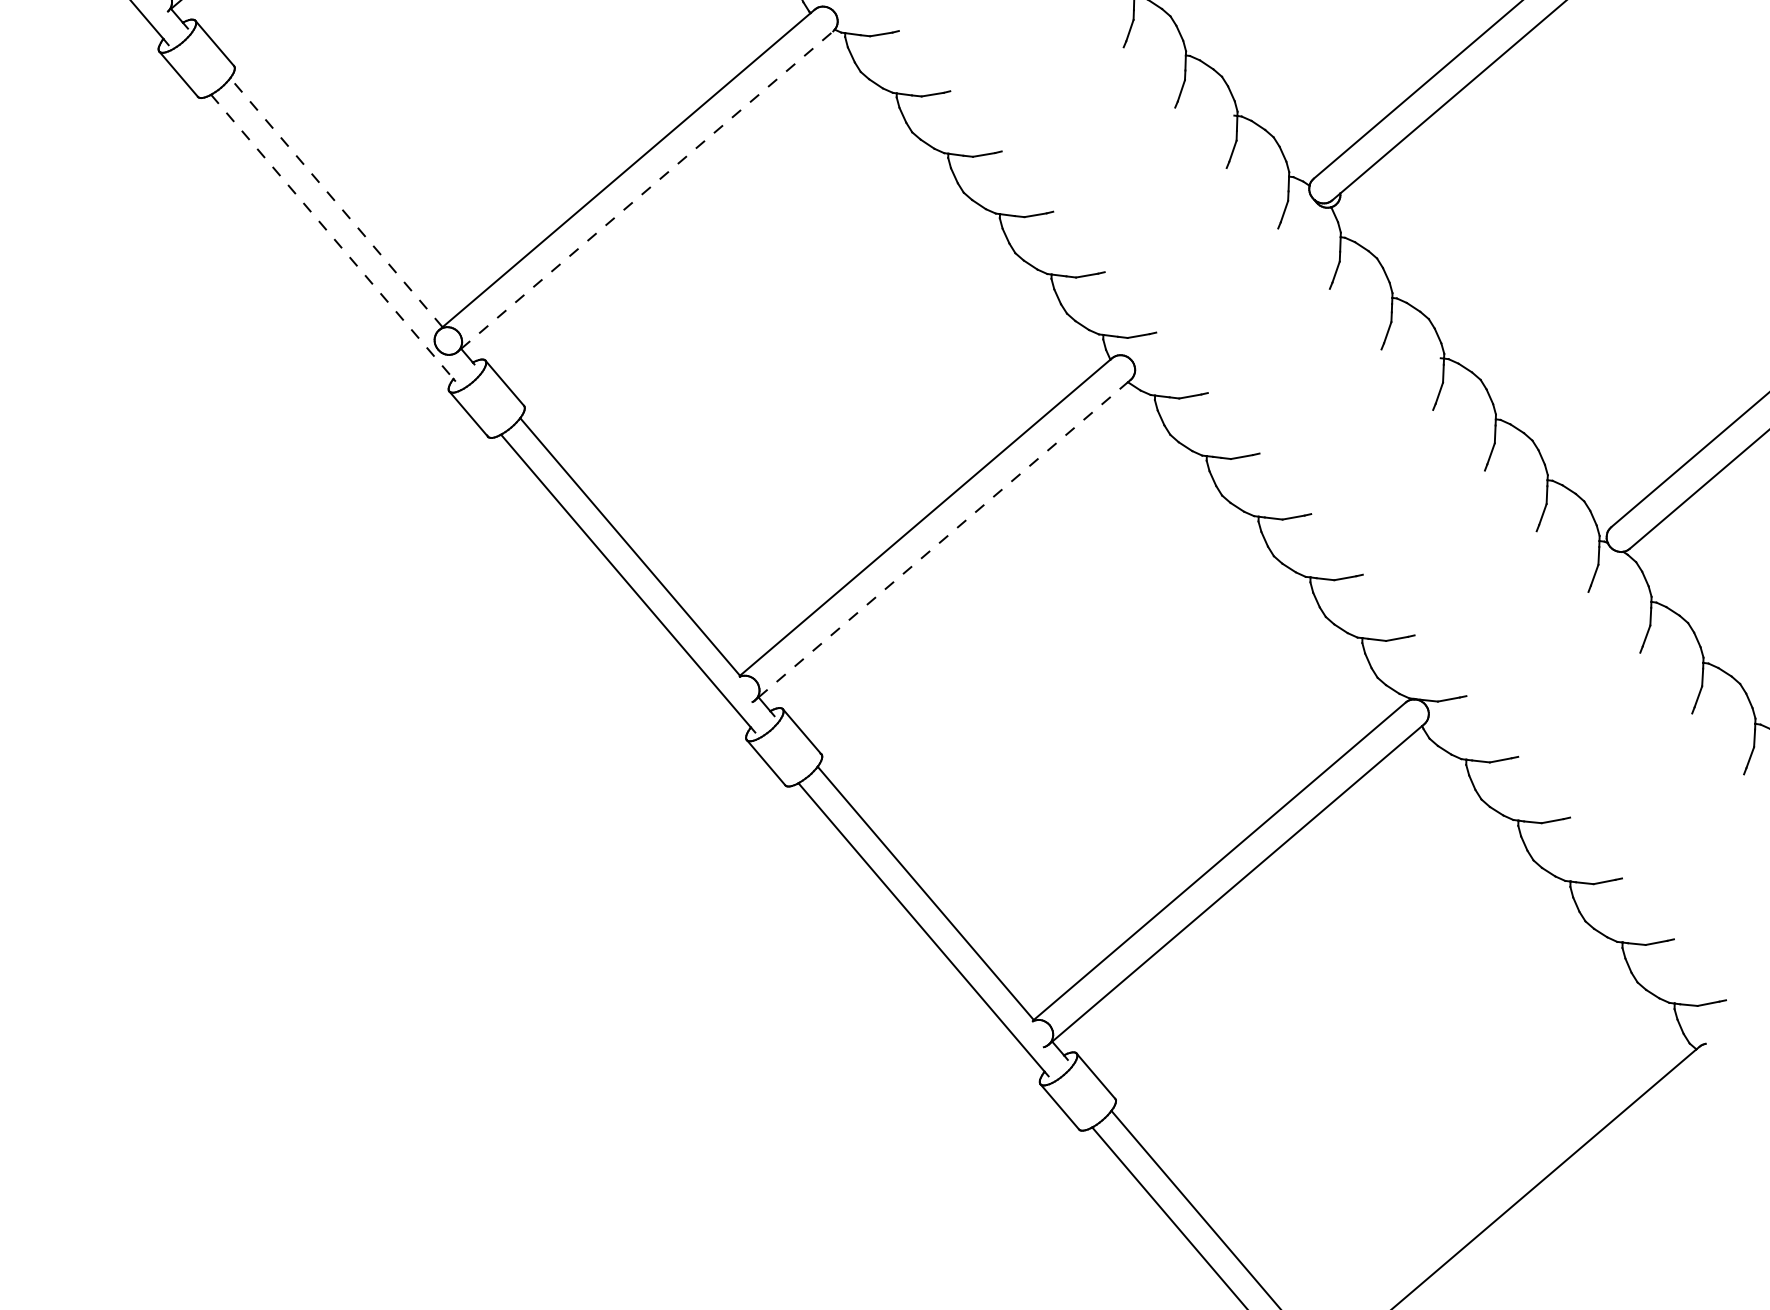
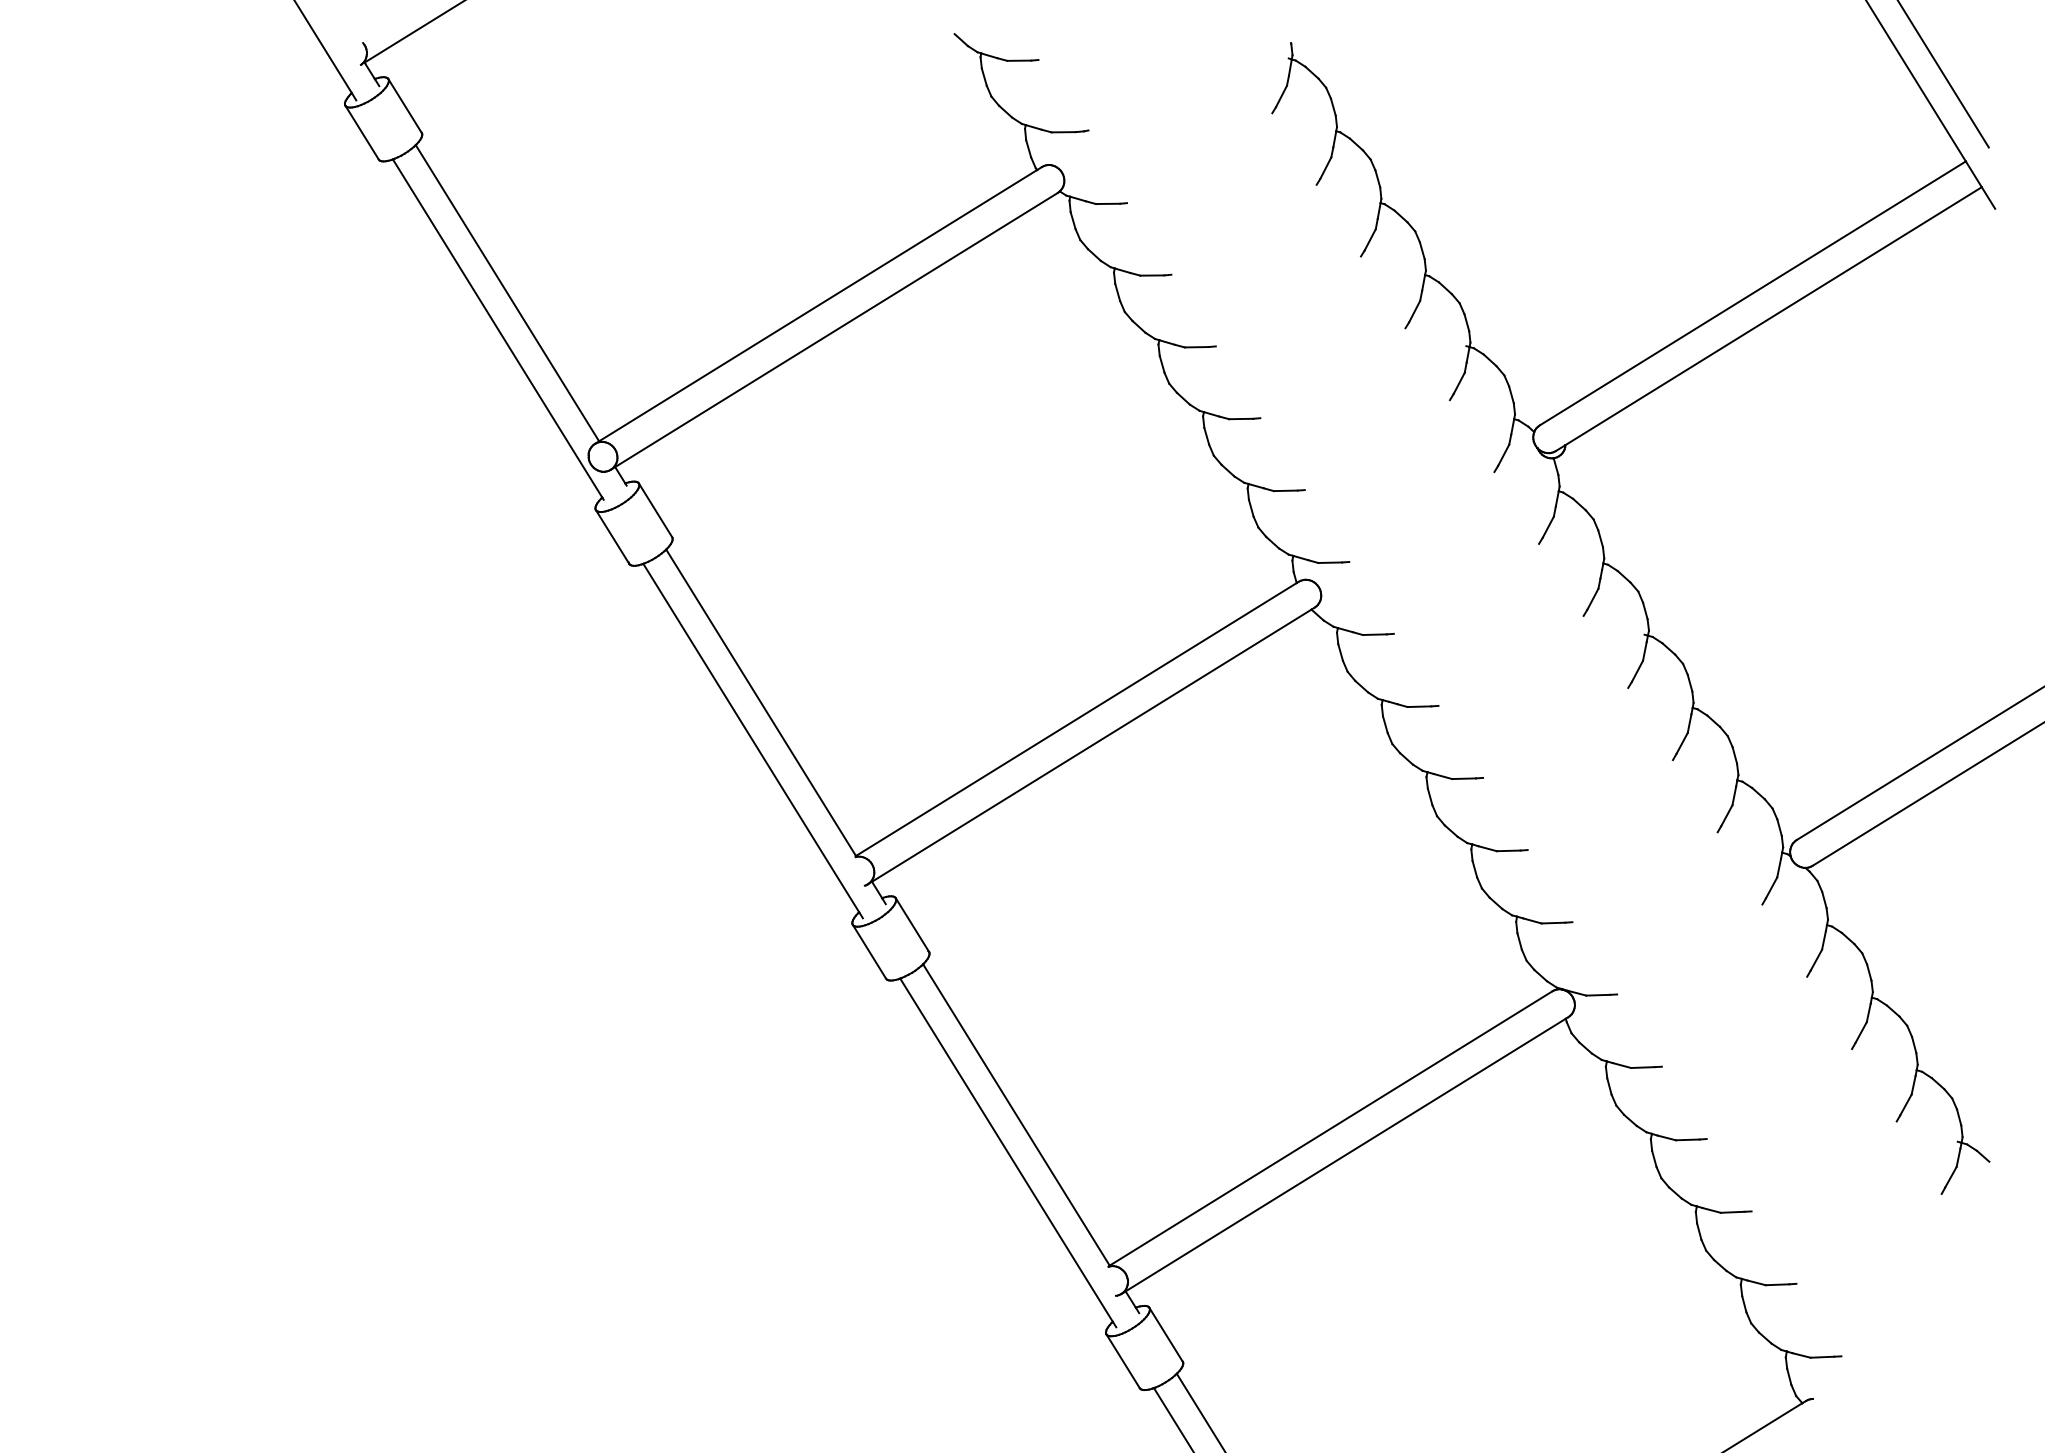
line: (647, 189) -> (836, 329), dashed -> solid
line: (336, 202) -> (507, 292), dashed -> solid
line: (332, 236) -> (497, 328), dashed -> solid
line: (943, 539) -> (1092, 745), dashed -> solid

